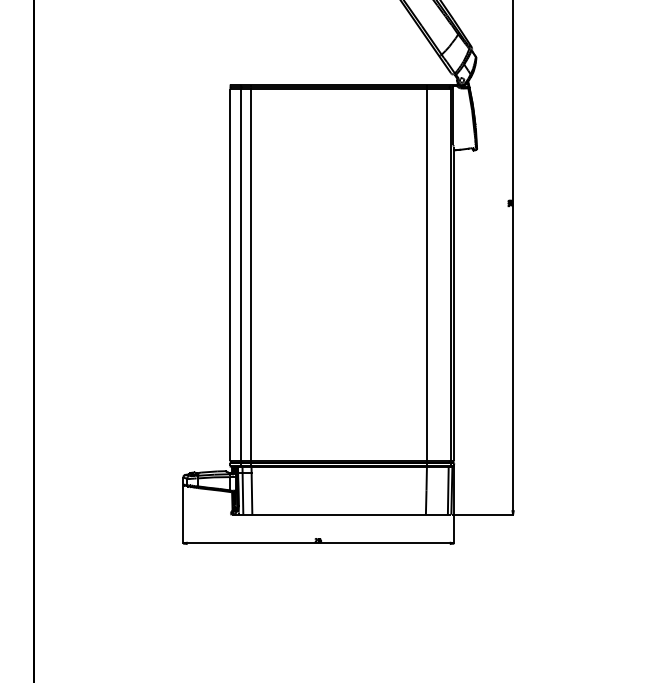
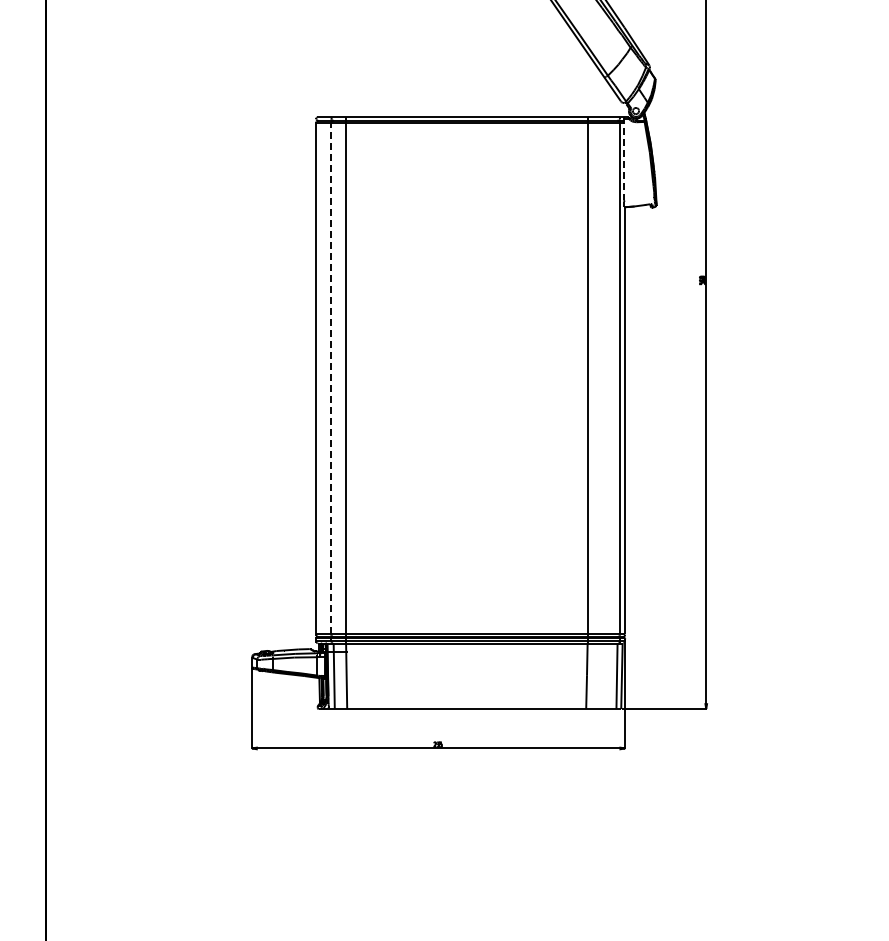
line: (453, 115) -> (624, 159), solid -> dashed
line: (240, 274) -> (331, 378), solid -> dashed

